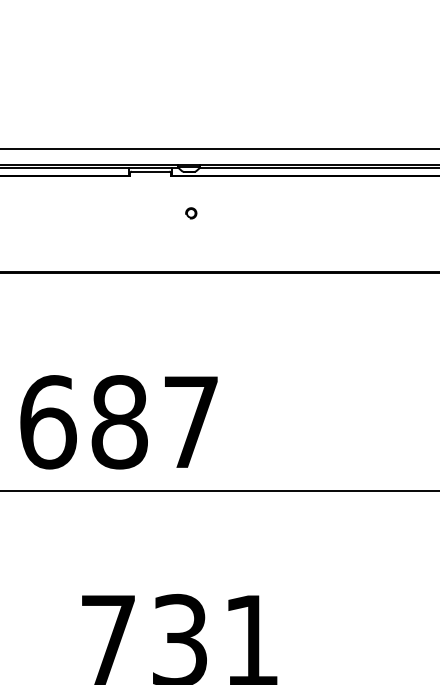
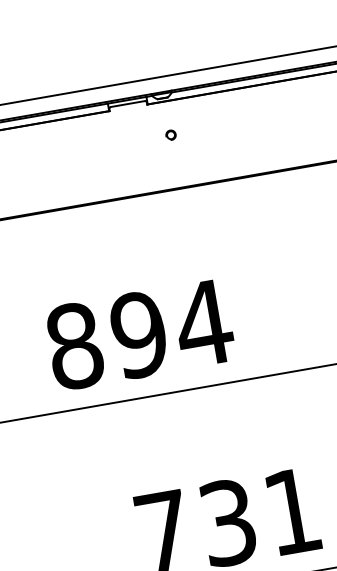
text: (120, 422) -> (140, 335), 687 -> 894

